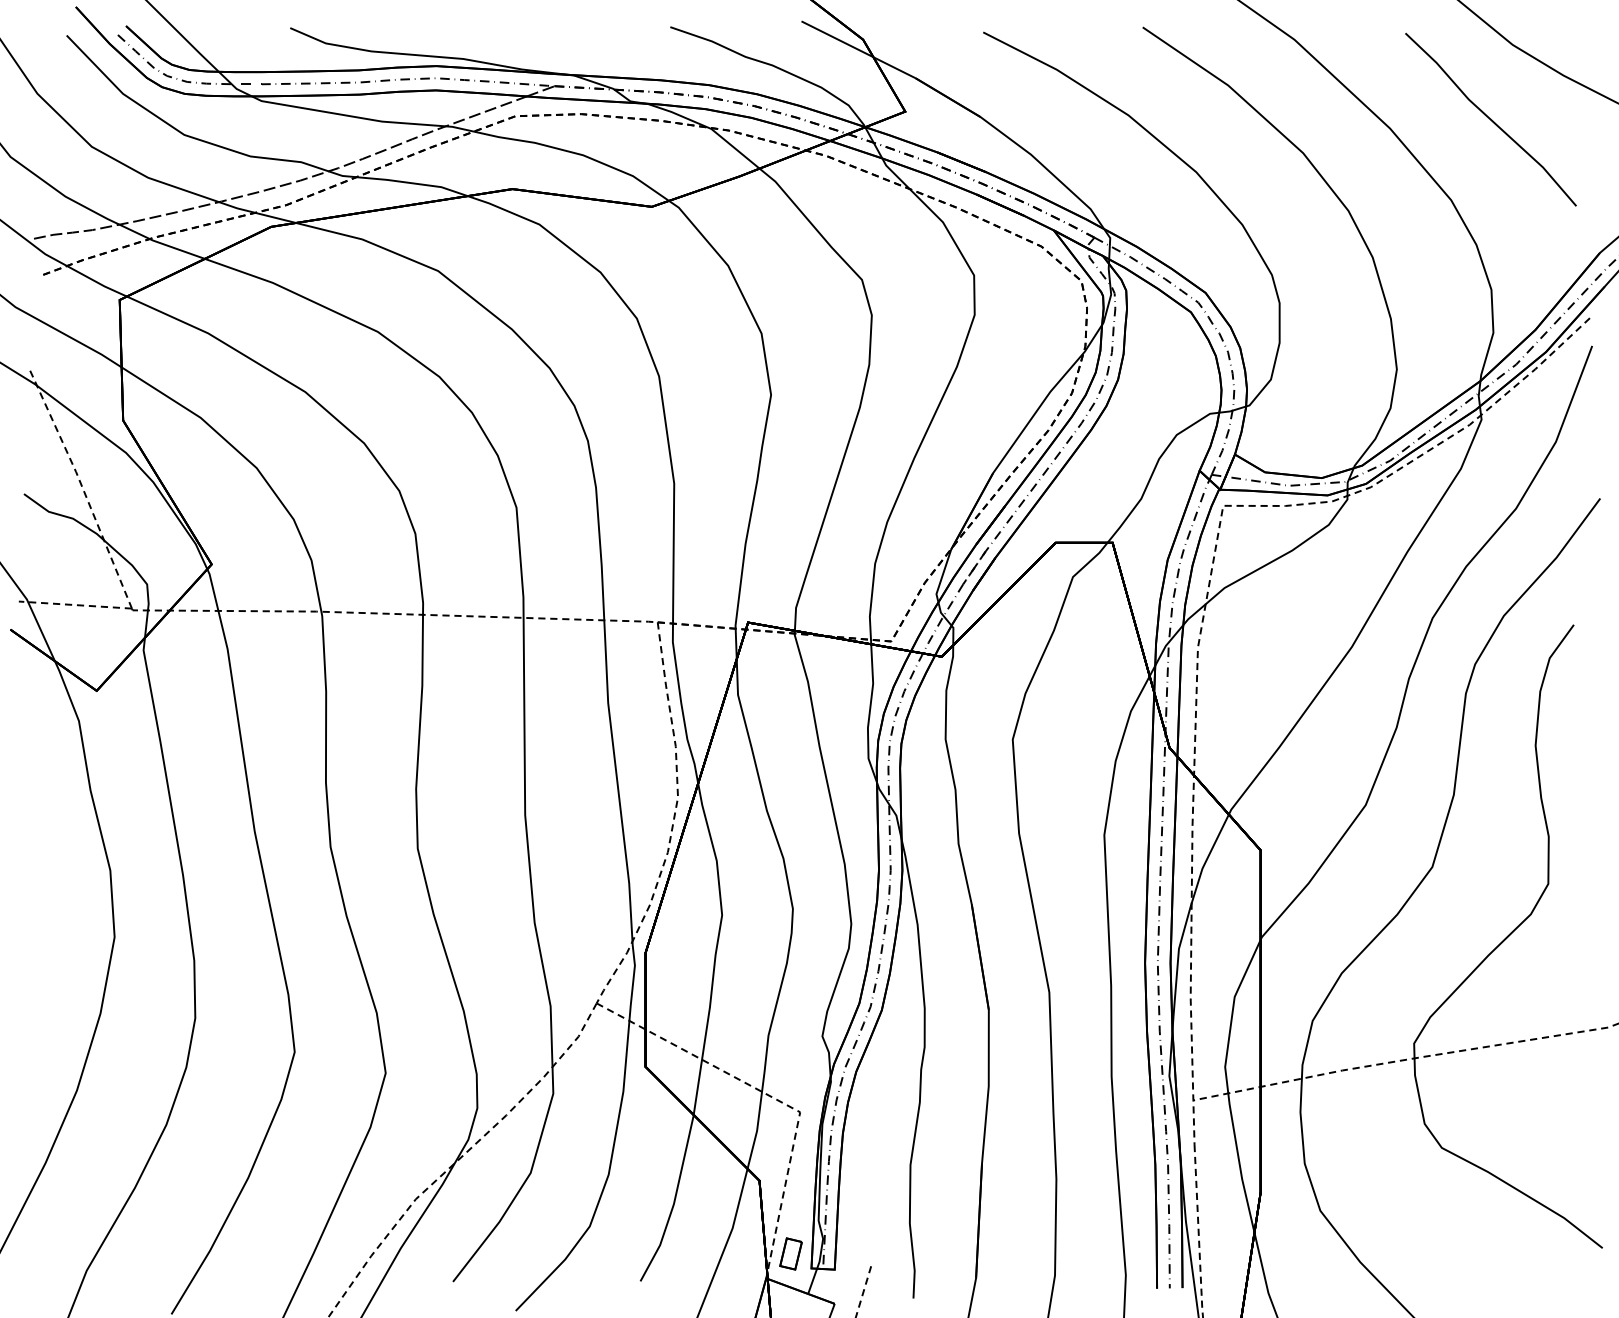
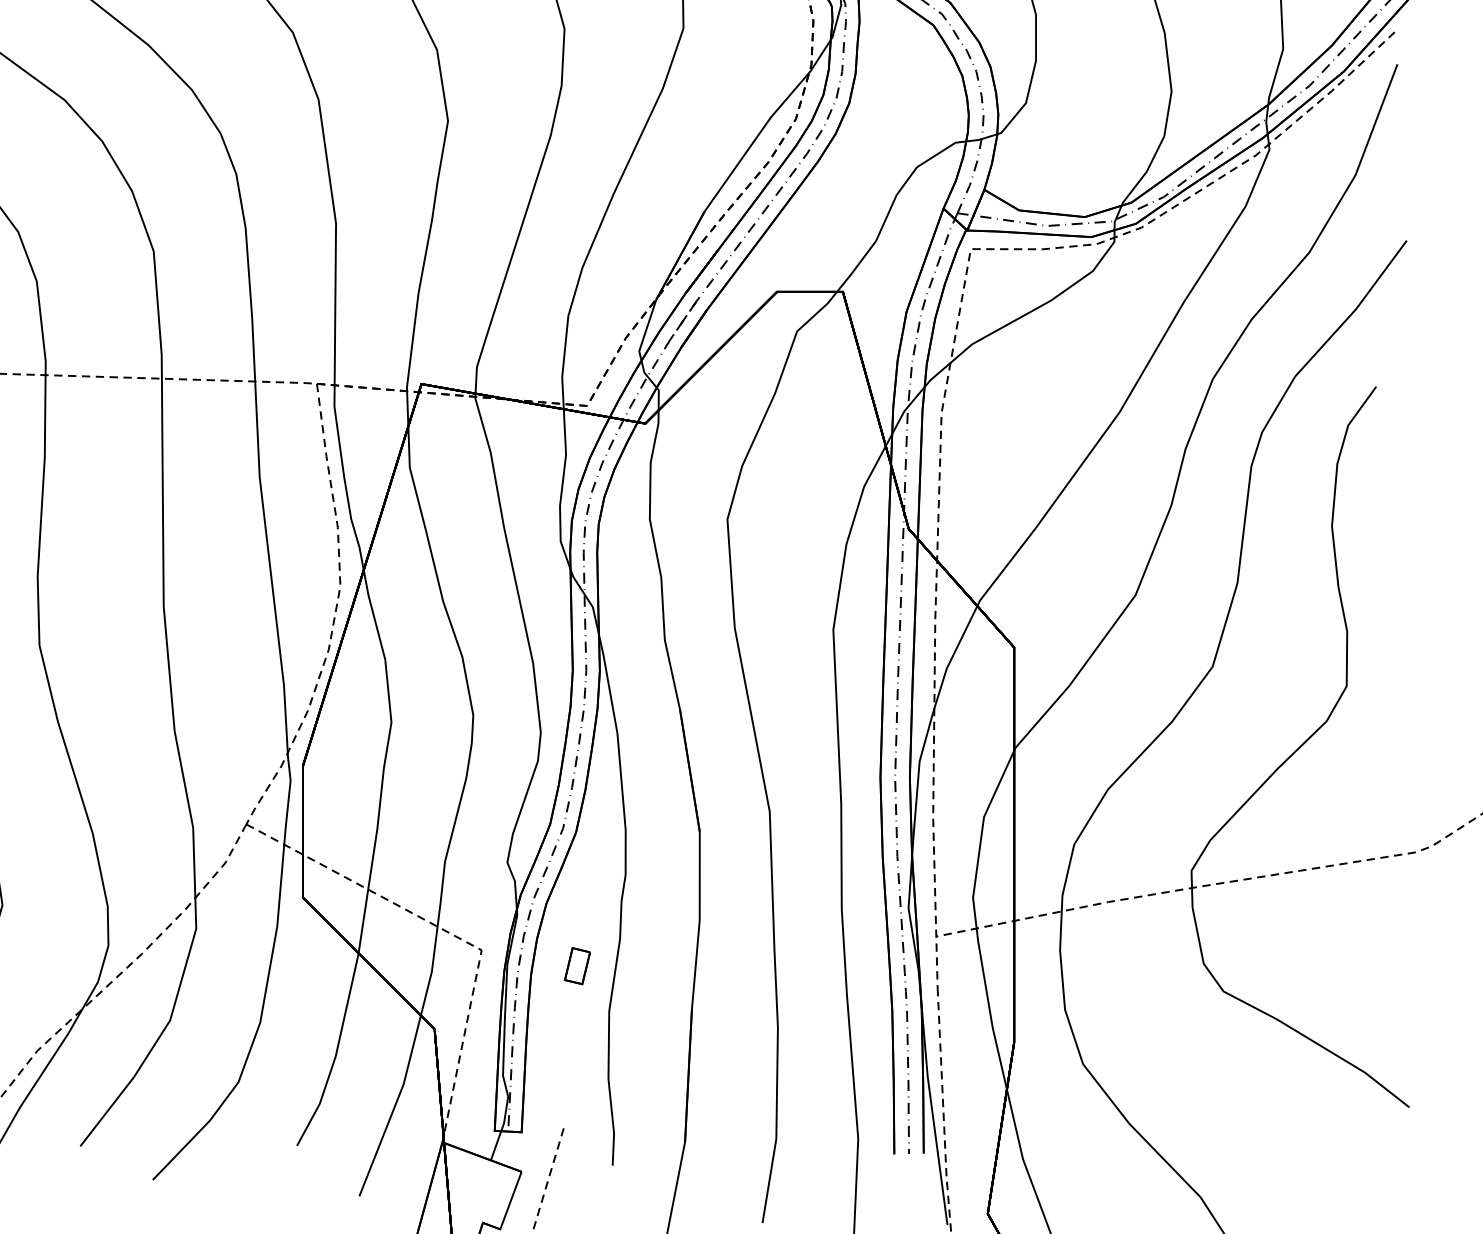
part: (790, 1253) -> (576, 965), moved

